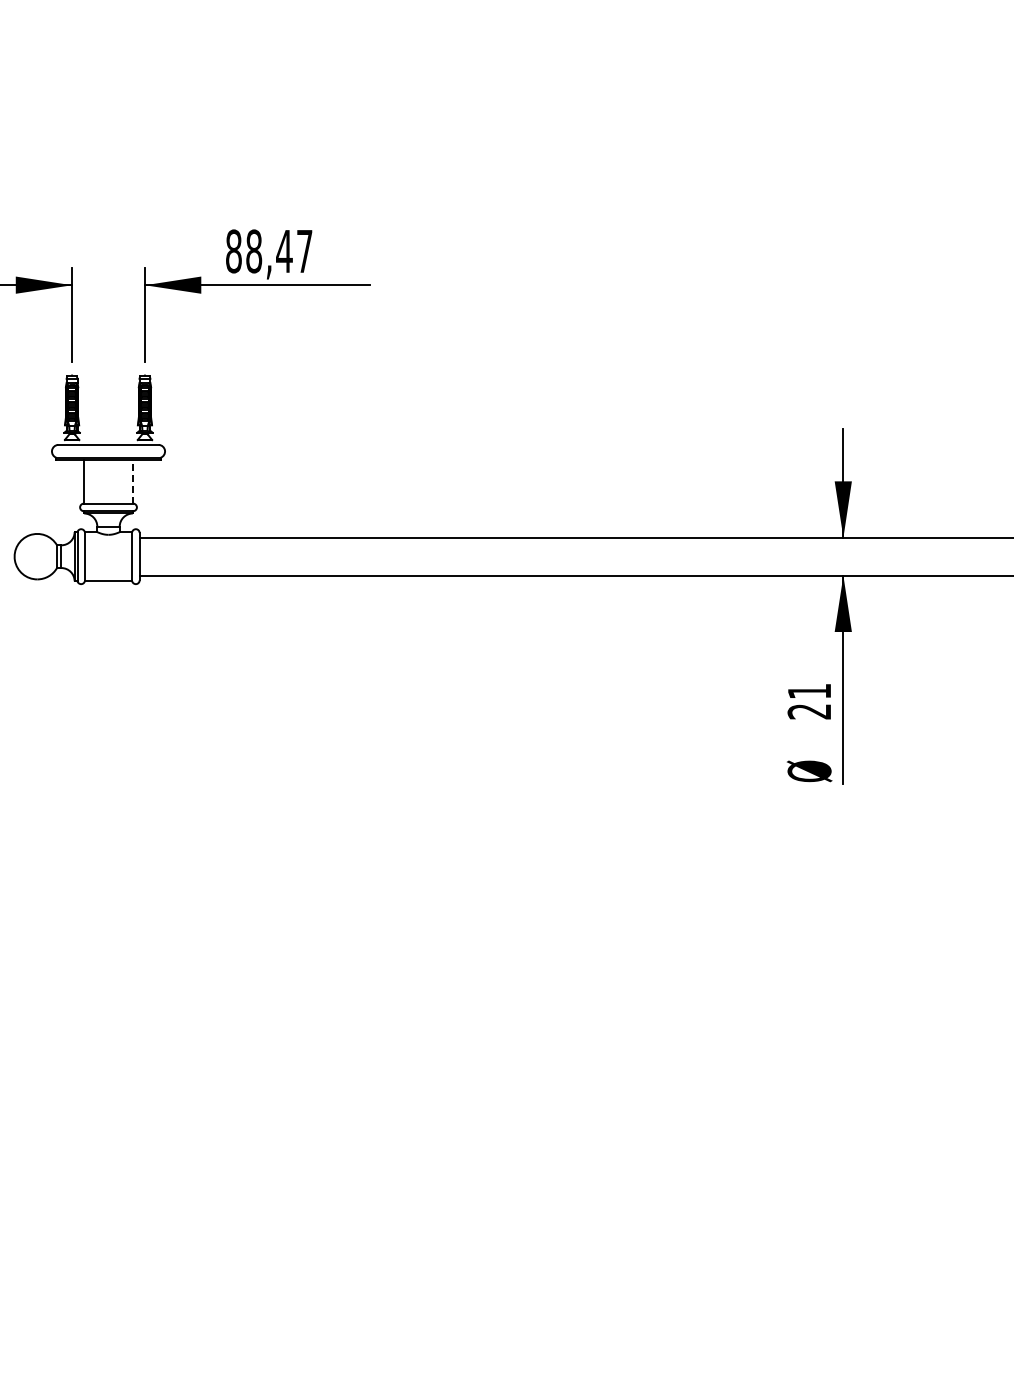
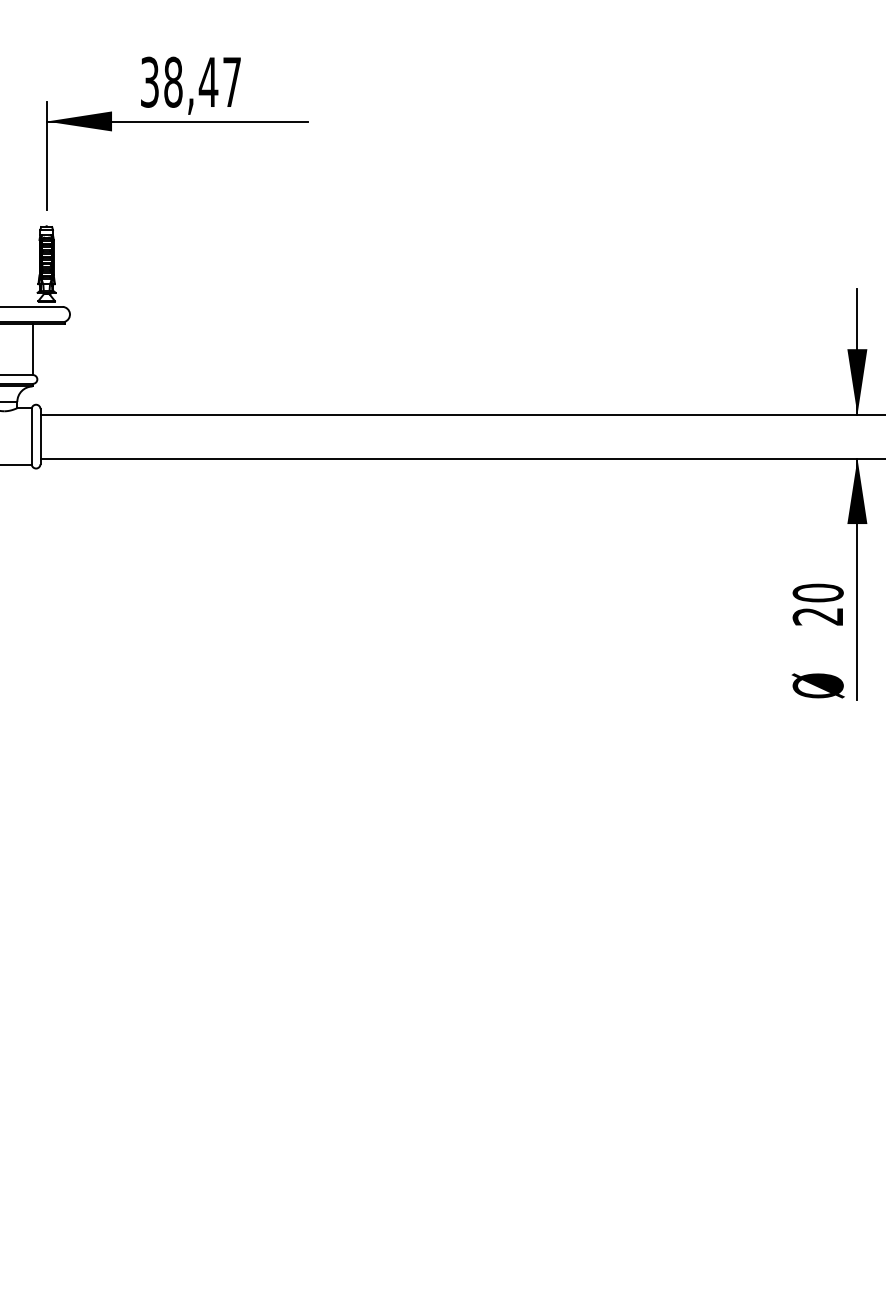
text: (233, 251) -> (149, 82), 88,47 -> 38,47
line: (133, 481) -> (33, 349), dashed -> solid
text: (809, 691) -> (818, 593), 21 -> 20

